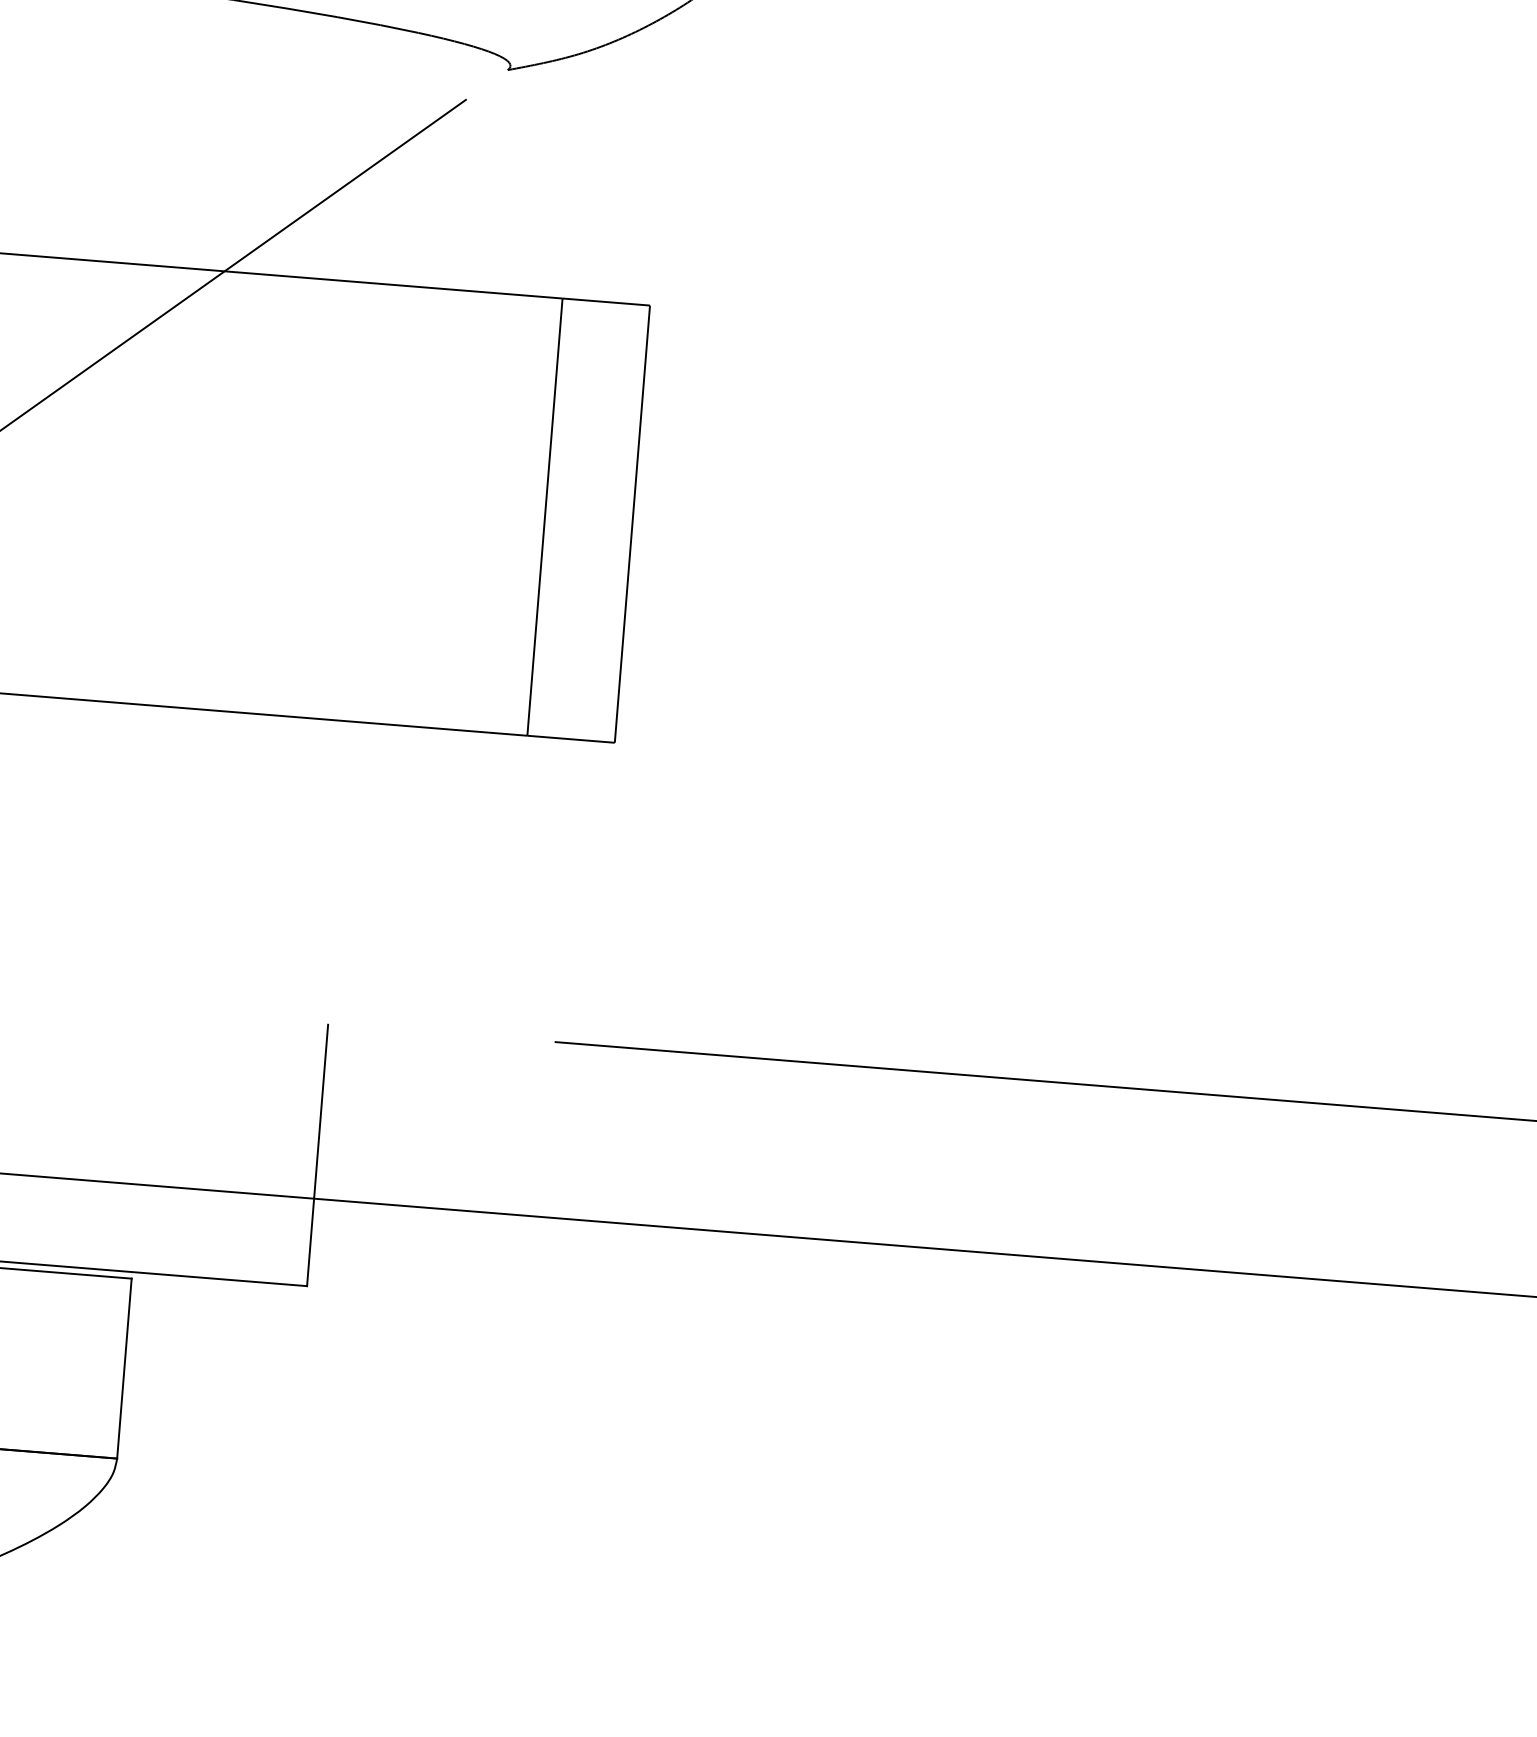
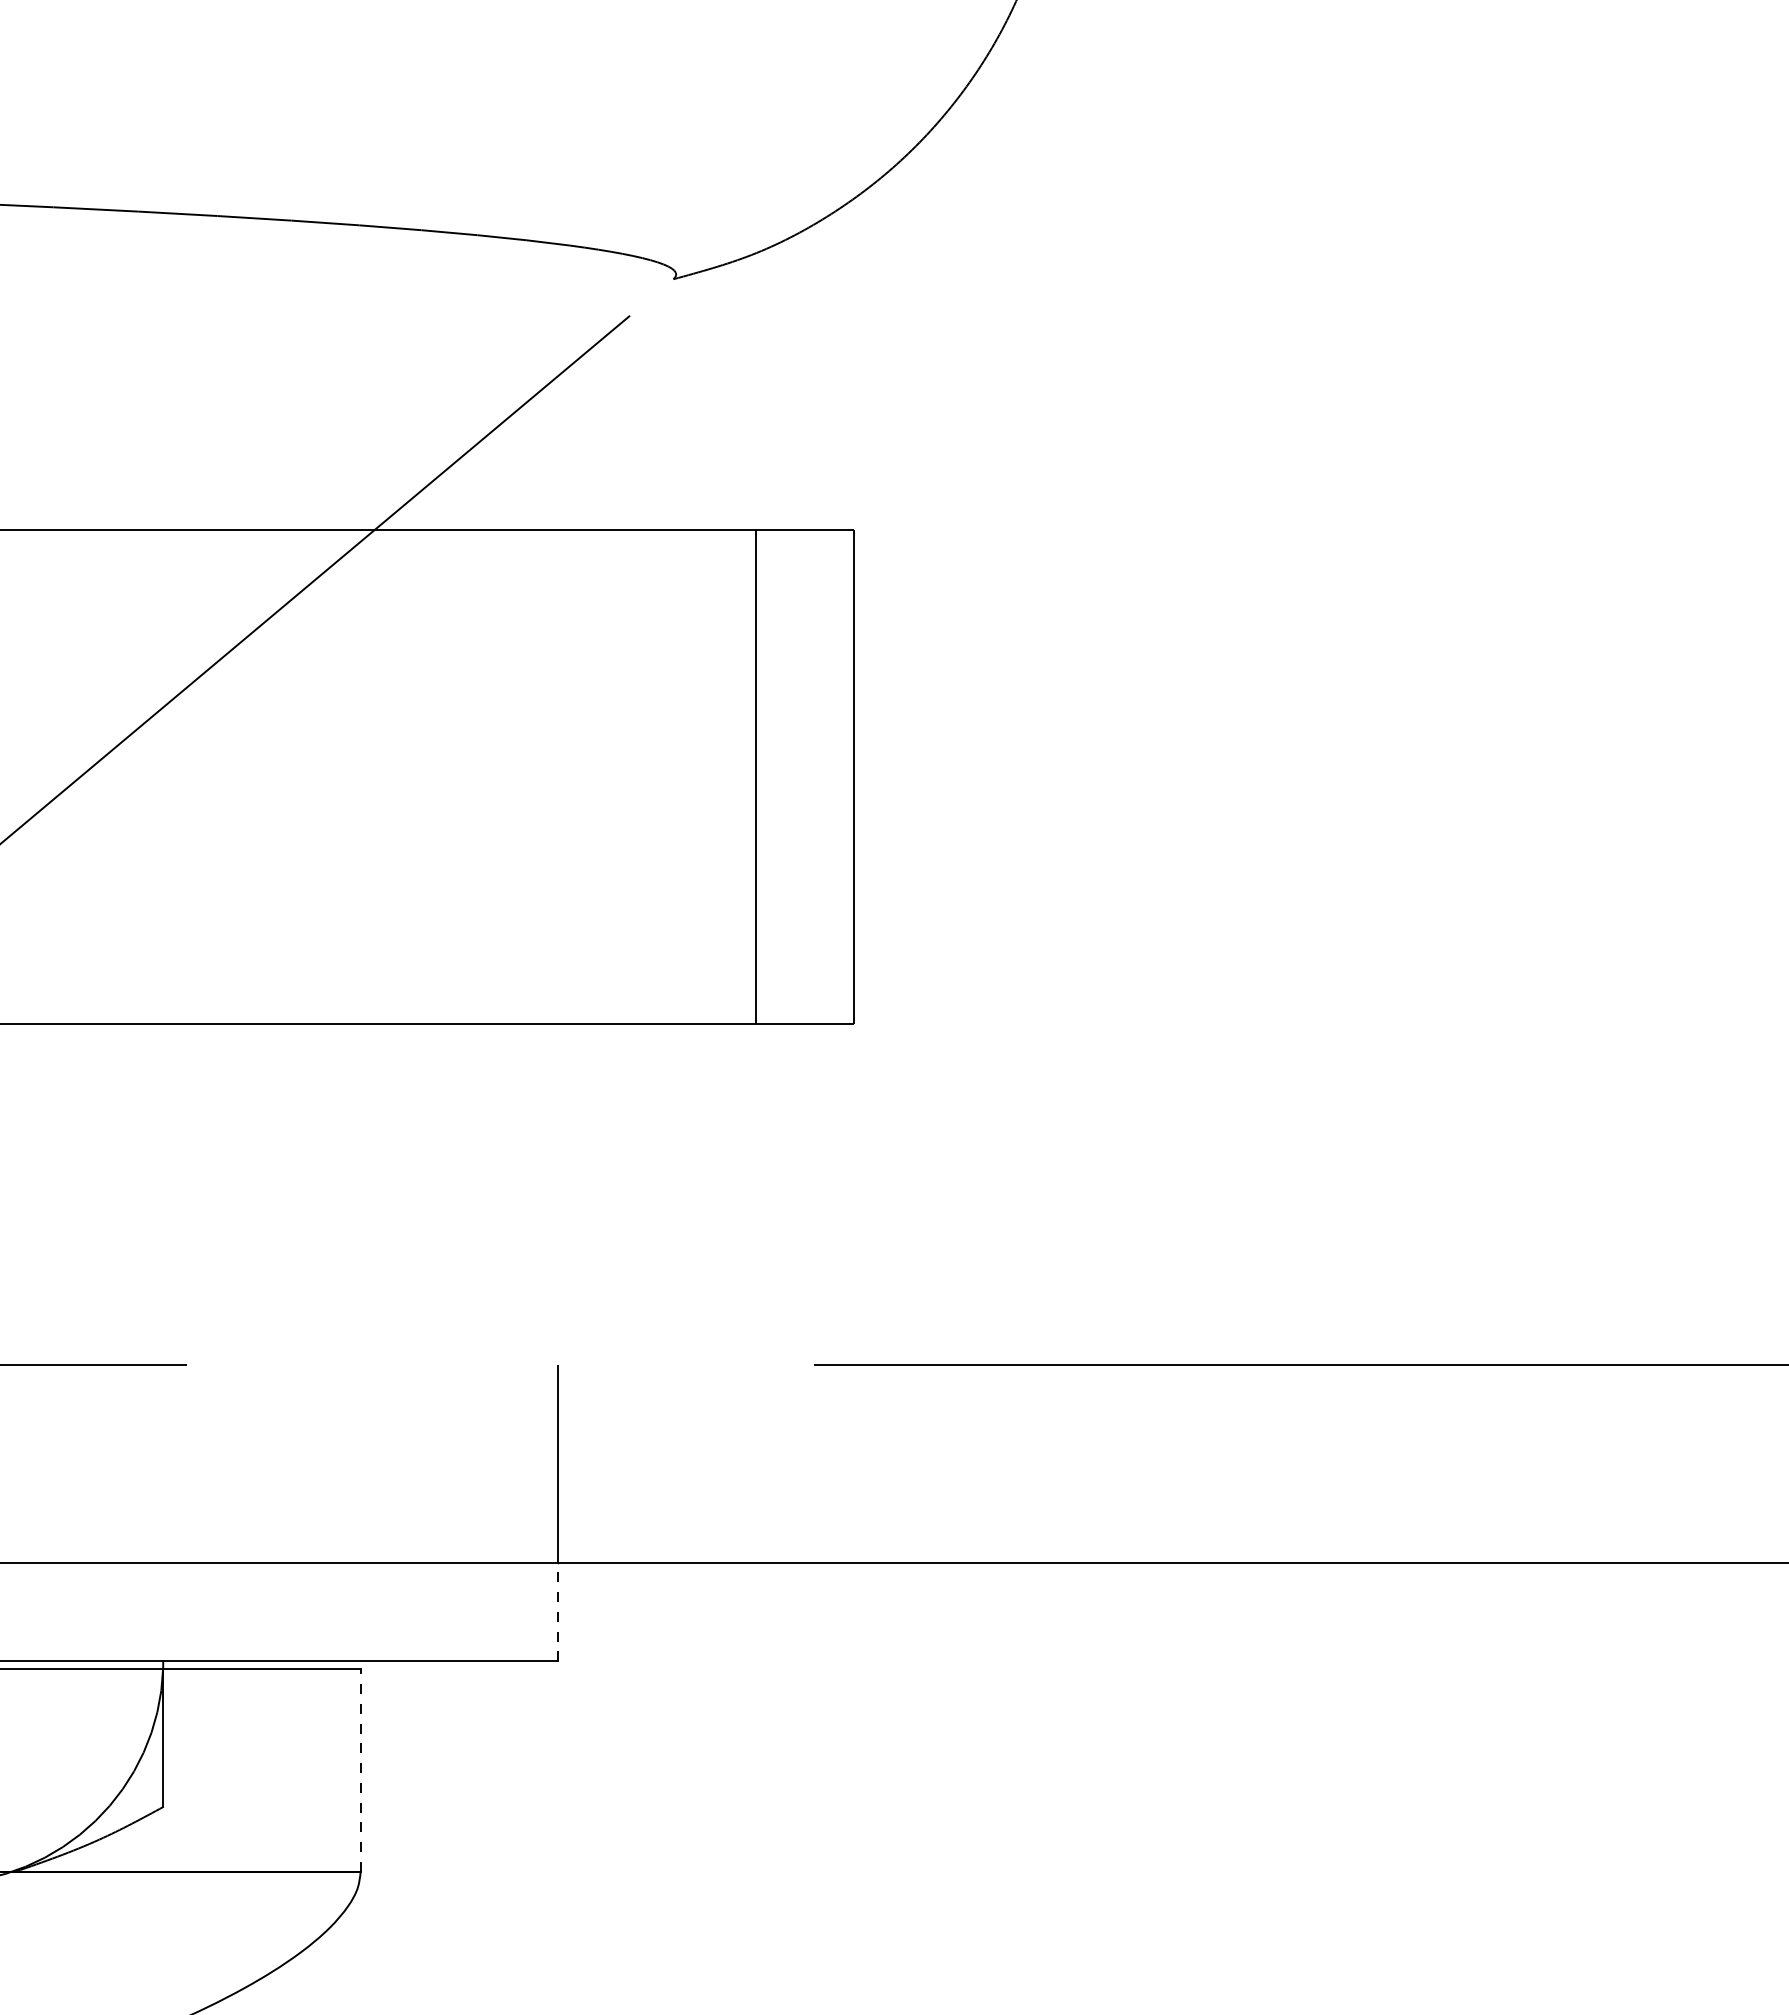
line: (310, 1242) -> (558, 1611), solid -> dashed
line: (124, 1368) -> (360, 1770), solid -> dashed

